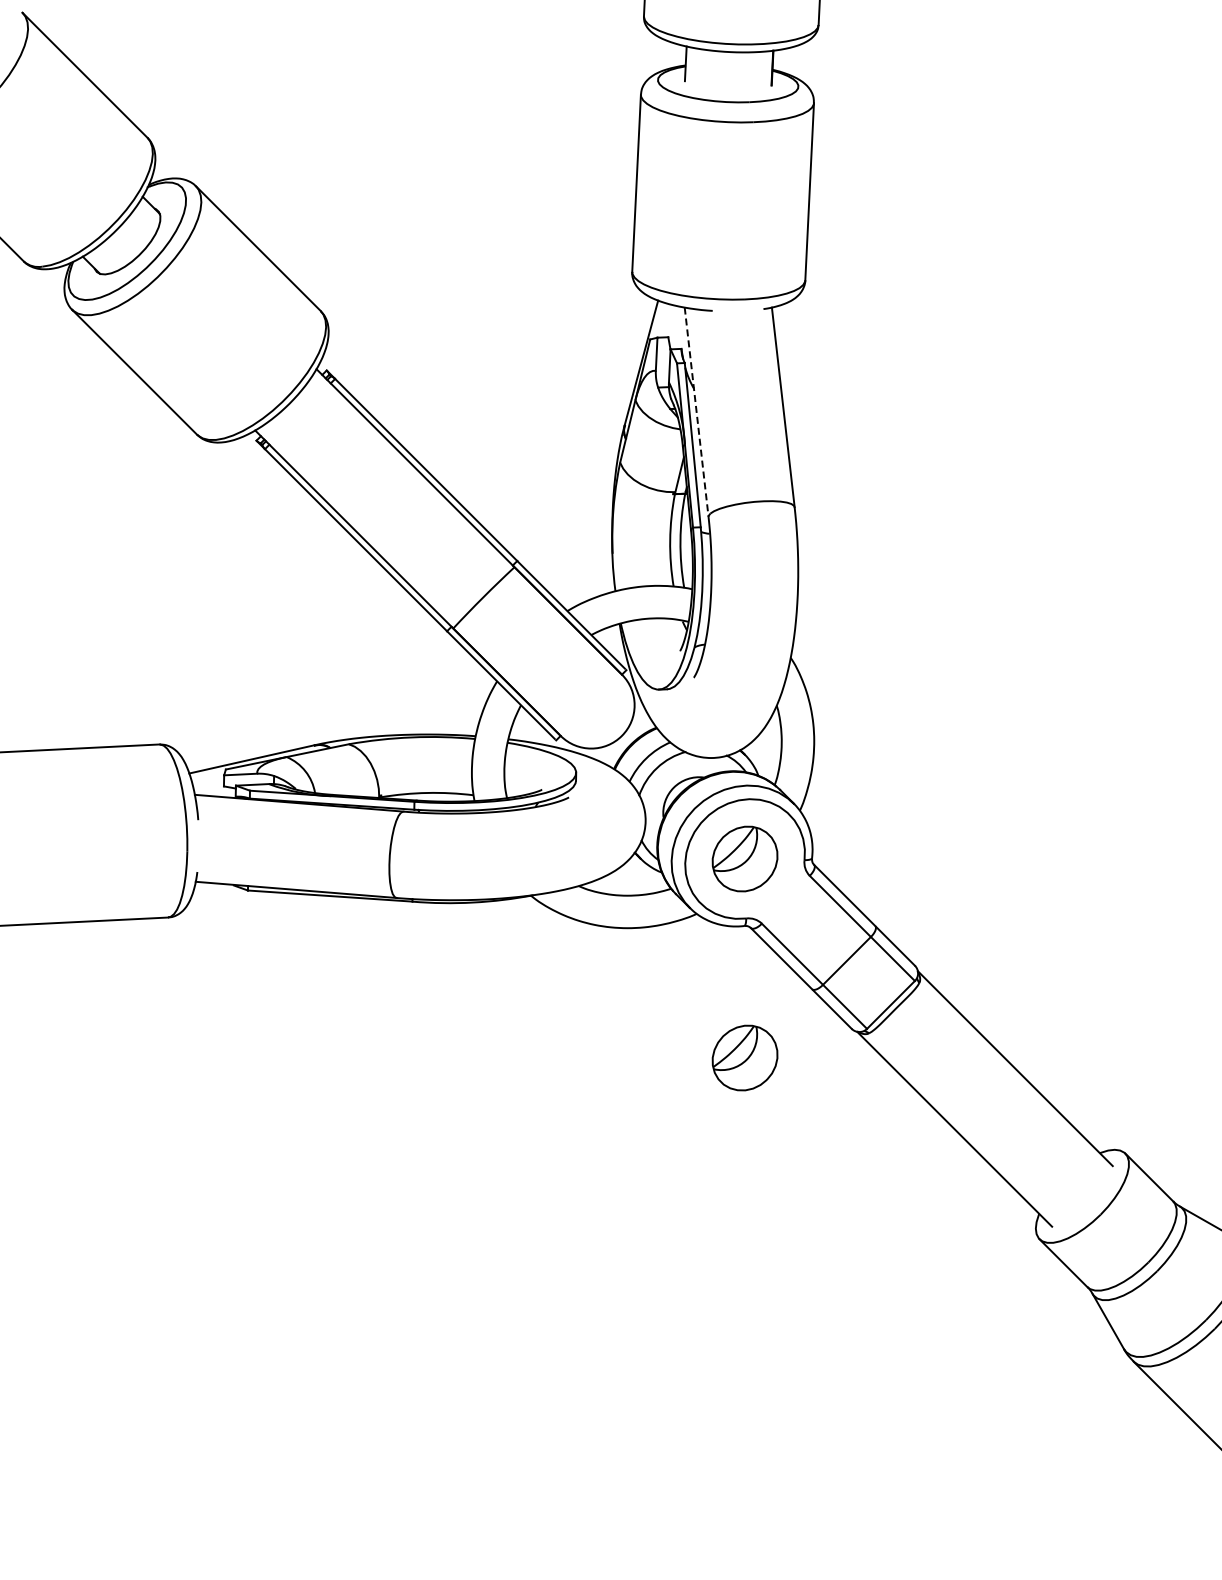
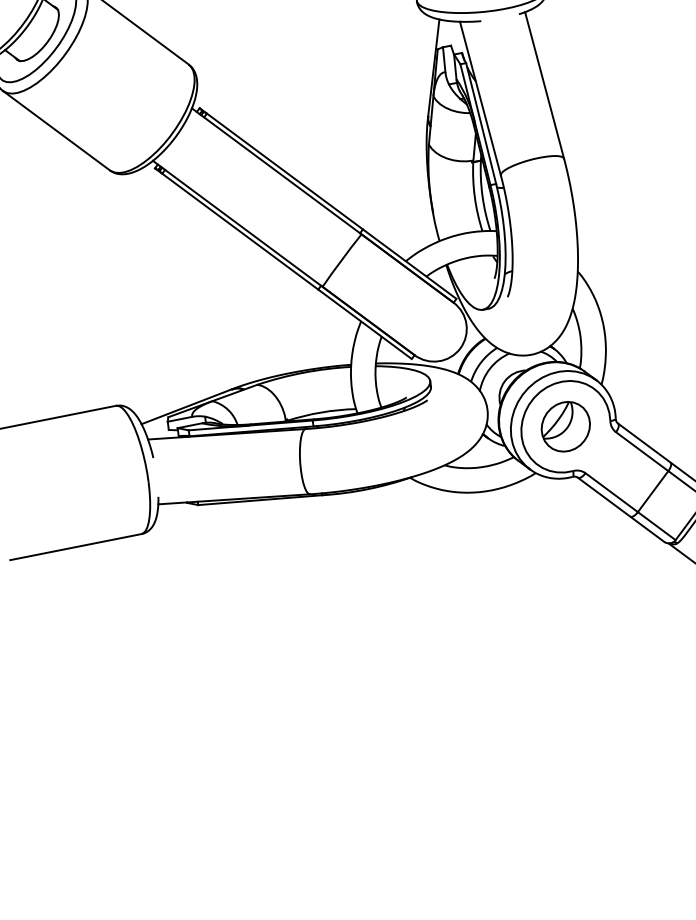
line: (696, 412) -> (480, 98), dashed -> solid
part: (744, 1057) -> (587, 575), removed

